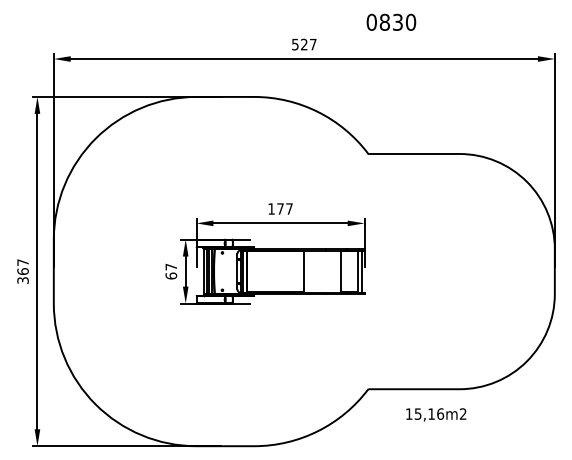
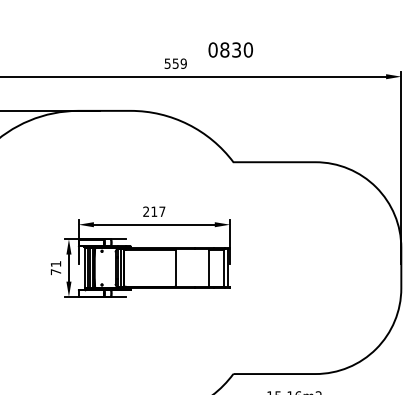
text: (391, 21) -> (230, 49), moved
text: (308, 44) -> (179, 63), 527 -> 559
text: (275, 208) -> (149, 211), 177 -> 217
text: (171, 271) -> (56, 268), 67 -> 71

